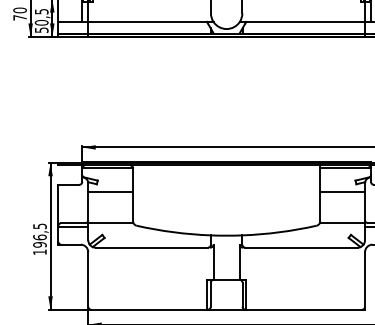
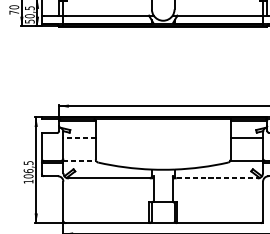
line: (110, 191) -> (79, 137), solid -> dashed
line: (110, 222) -> (79, 160), solid -> dashed
text: (39, 244) -> (28, 176), 196,5 -> 106,5
line: (301, 247) -> (217, 178), solid -> dashed

